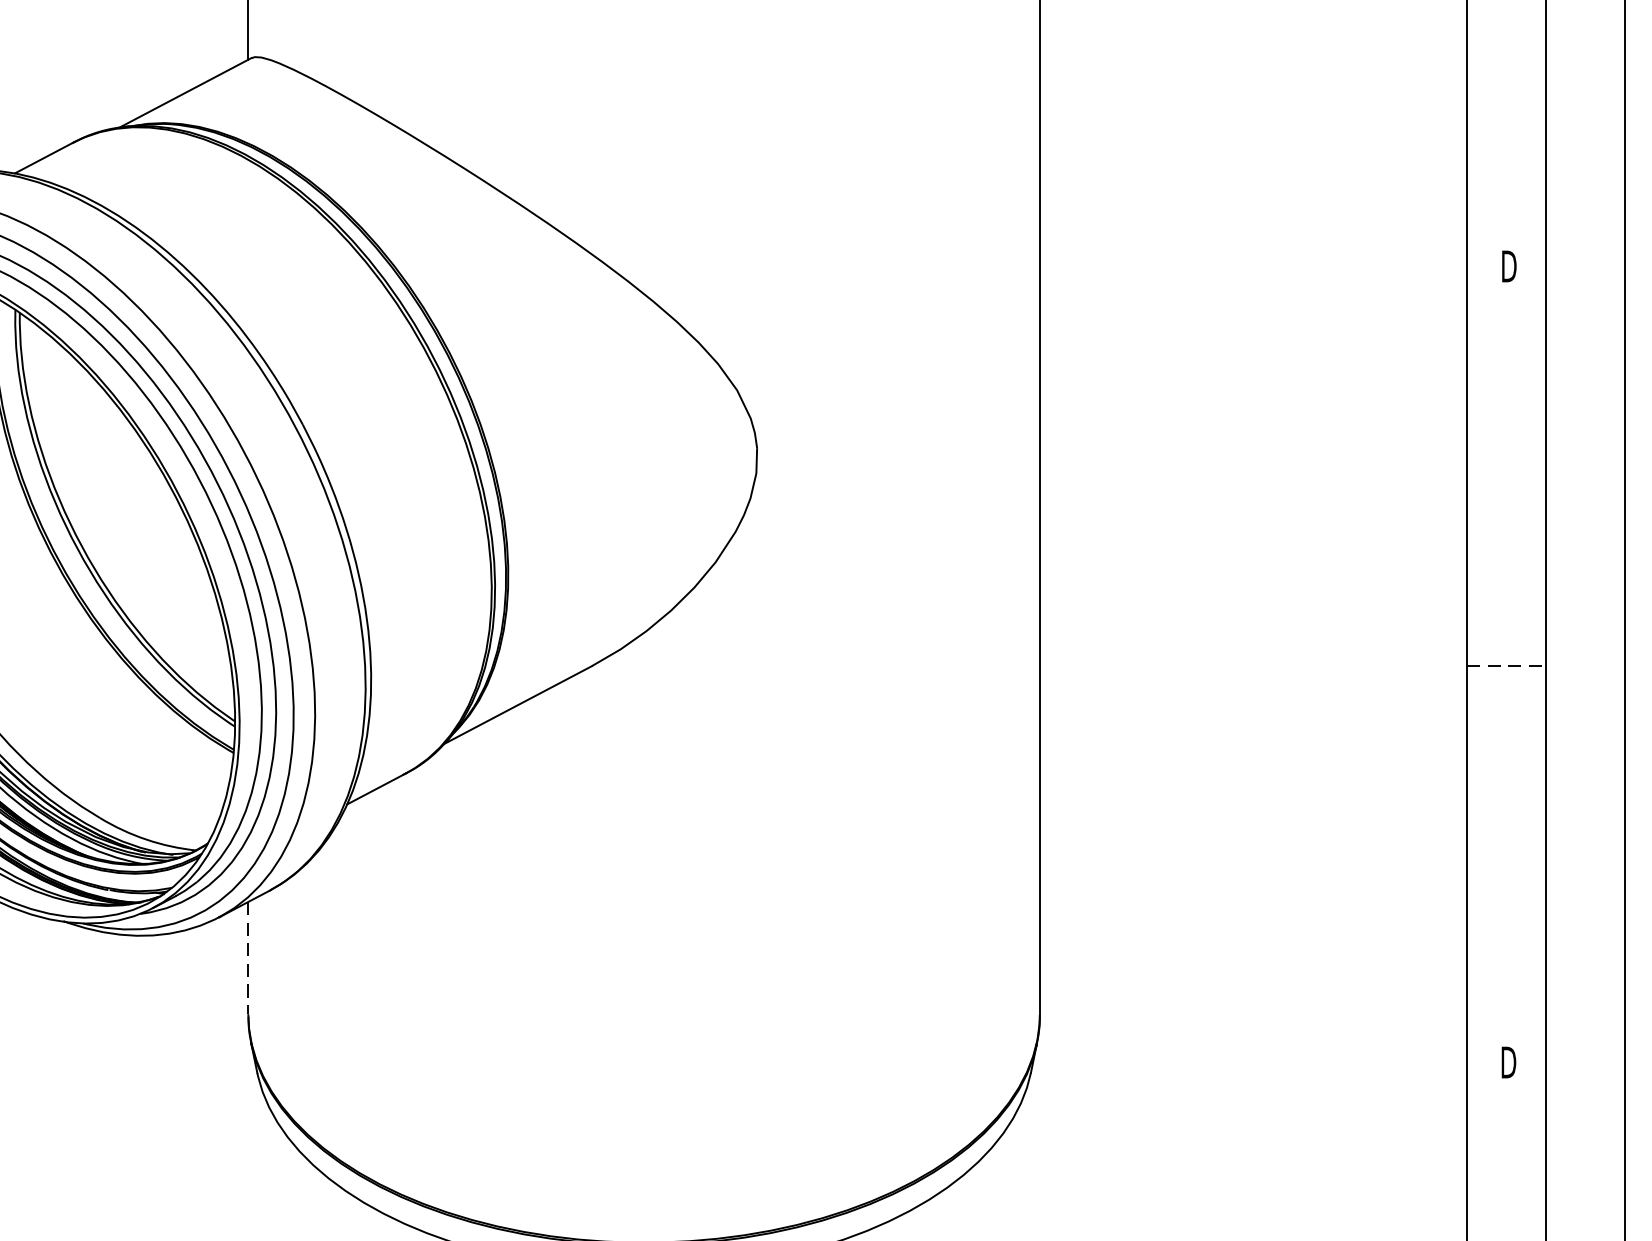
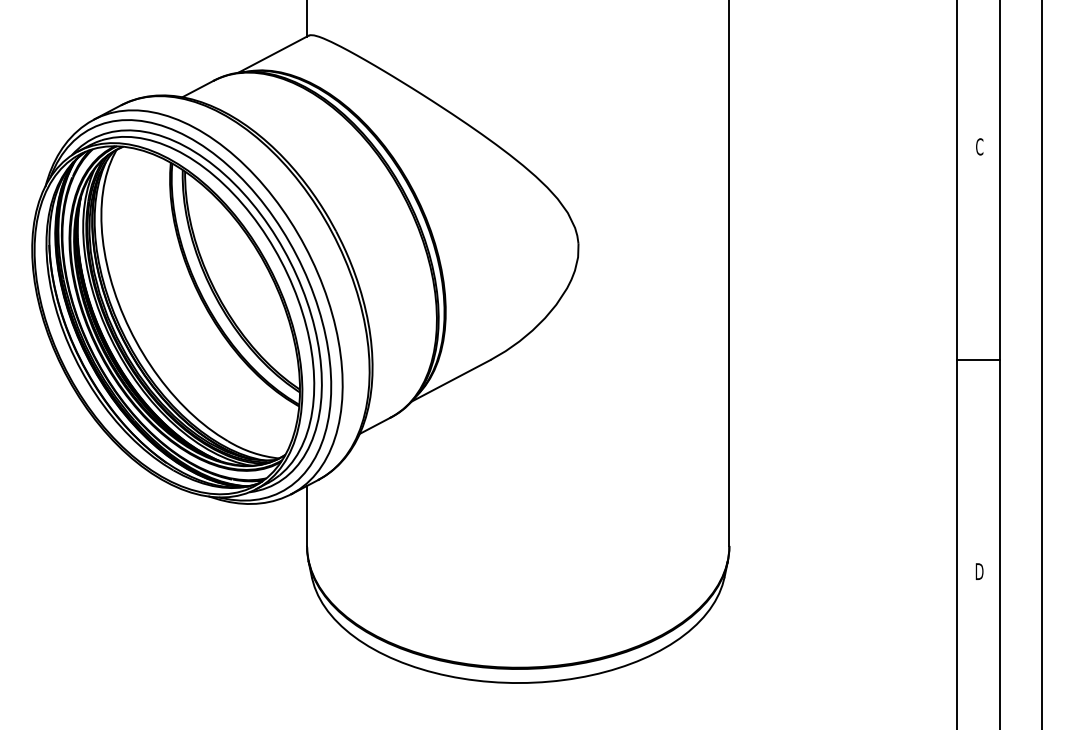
text: (1508, 265) -> (979, 146), D -> C
line: (1506, 666) -> (978, 360), dashed -> solid
line: (249, 957) -> (307, 515), dashed -> solid

